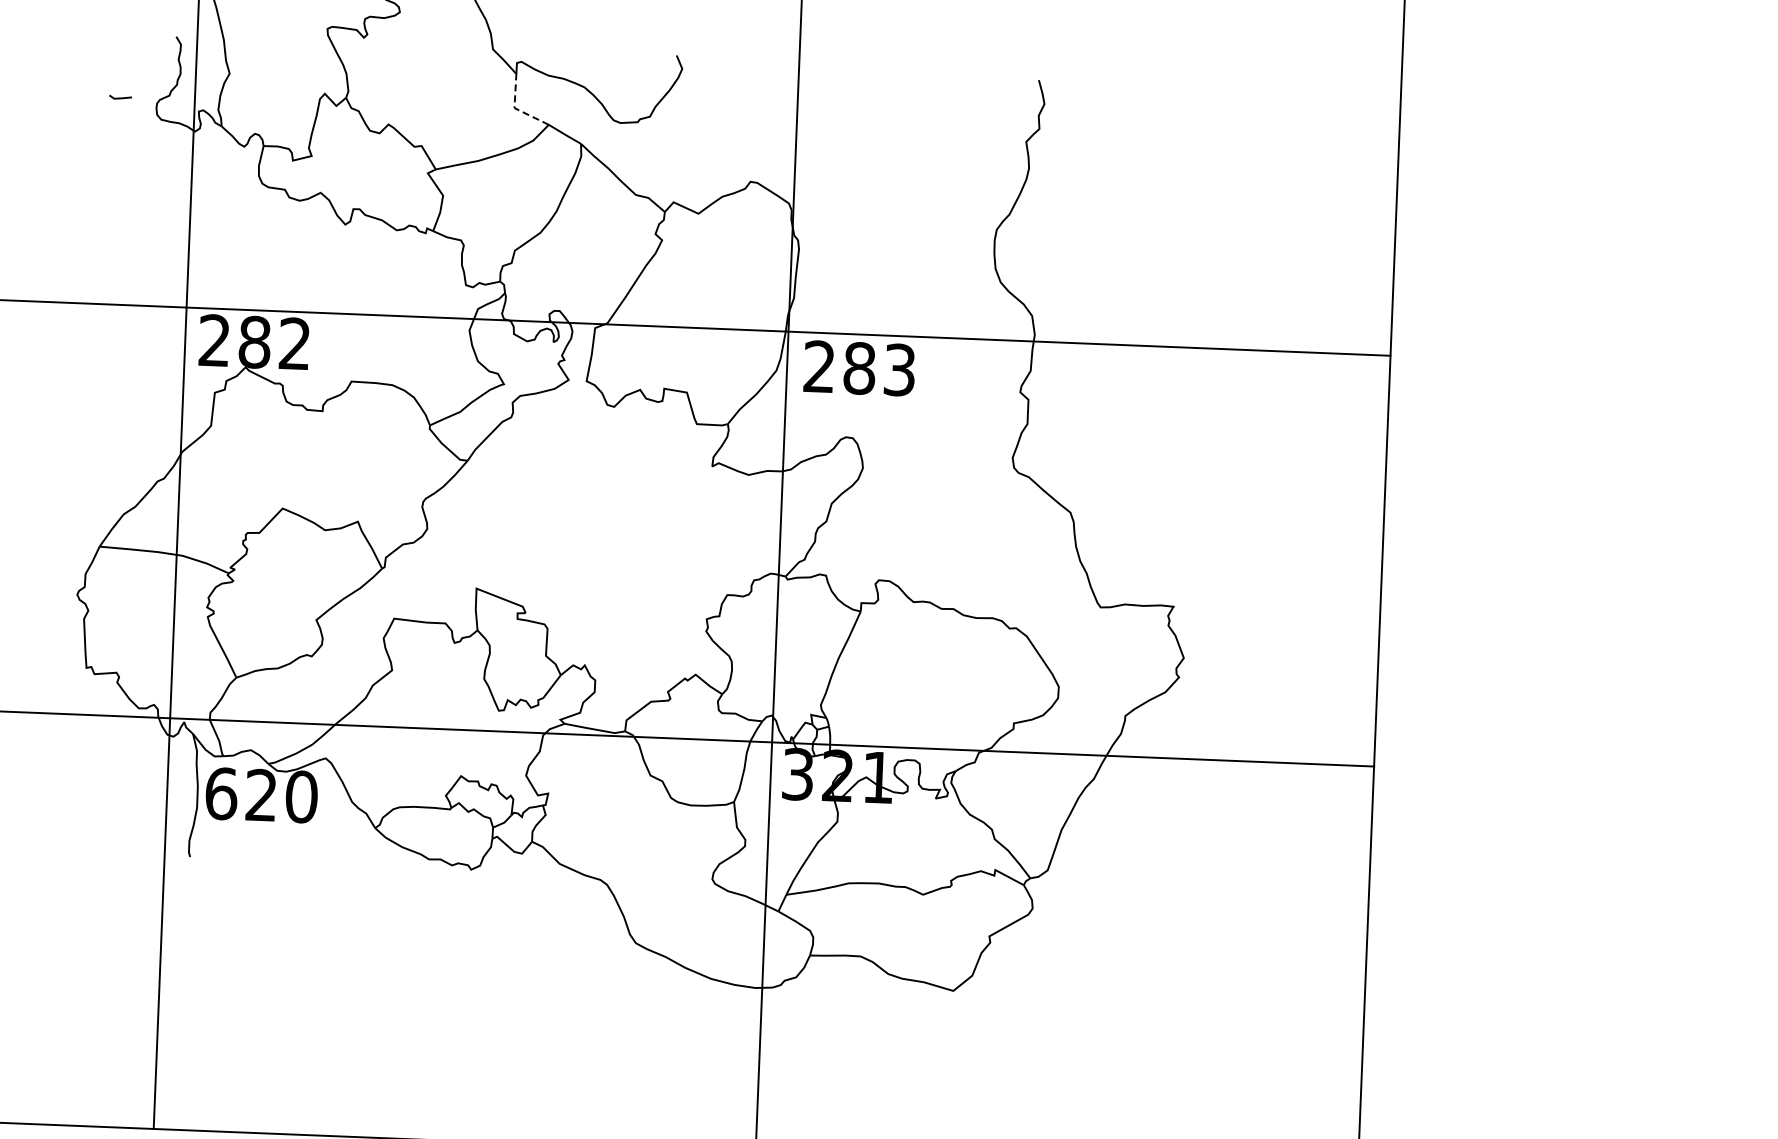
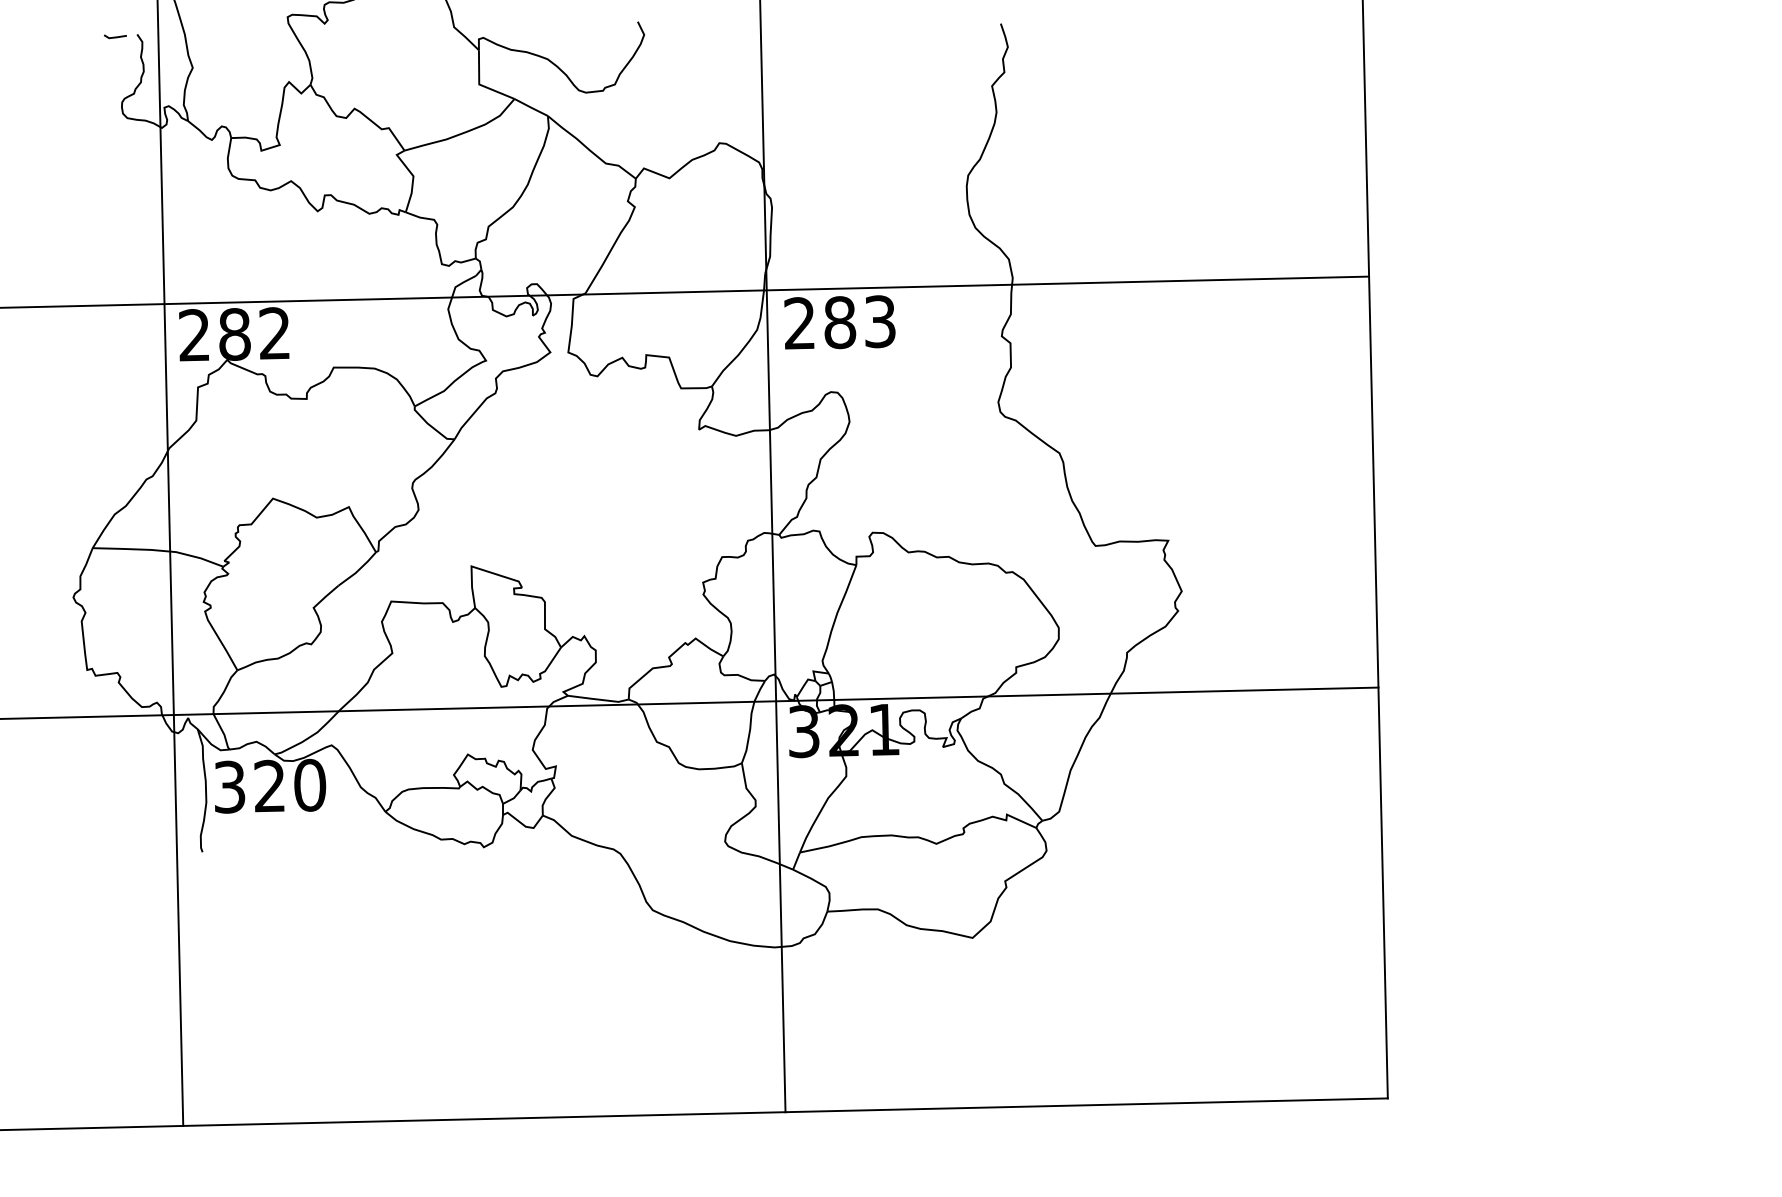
line: (120, 97) -> (115, 36), moved
line: (515, 108) -> (480, 84), dashed -> solid
text: (222, 793) -> (230, 786), 620 -> 320

